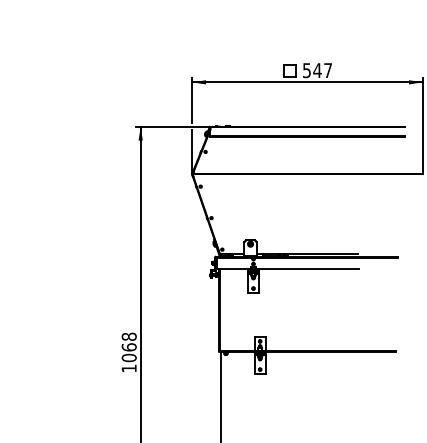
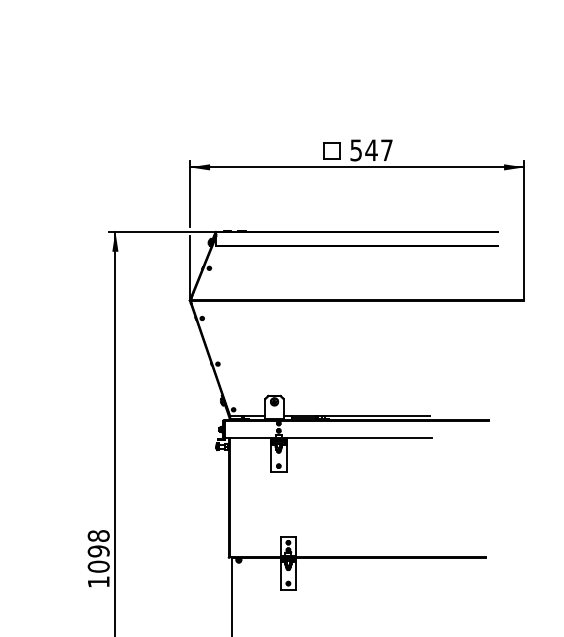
text: (128, 347) -> (97, 551), 1068 -> 1098

